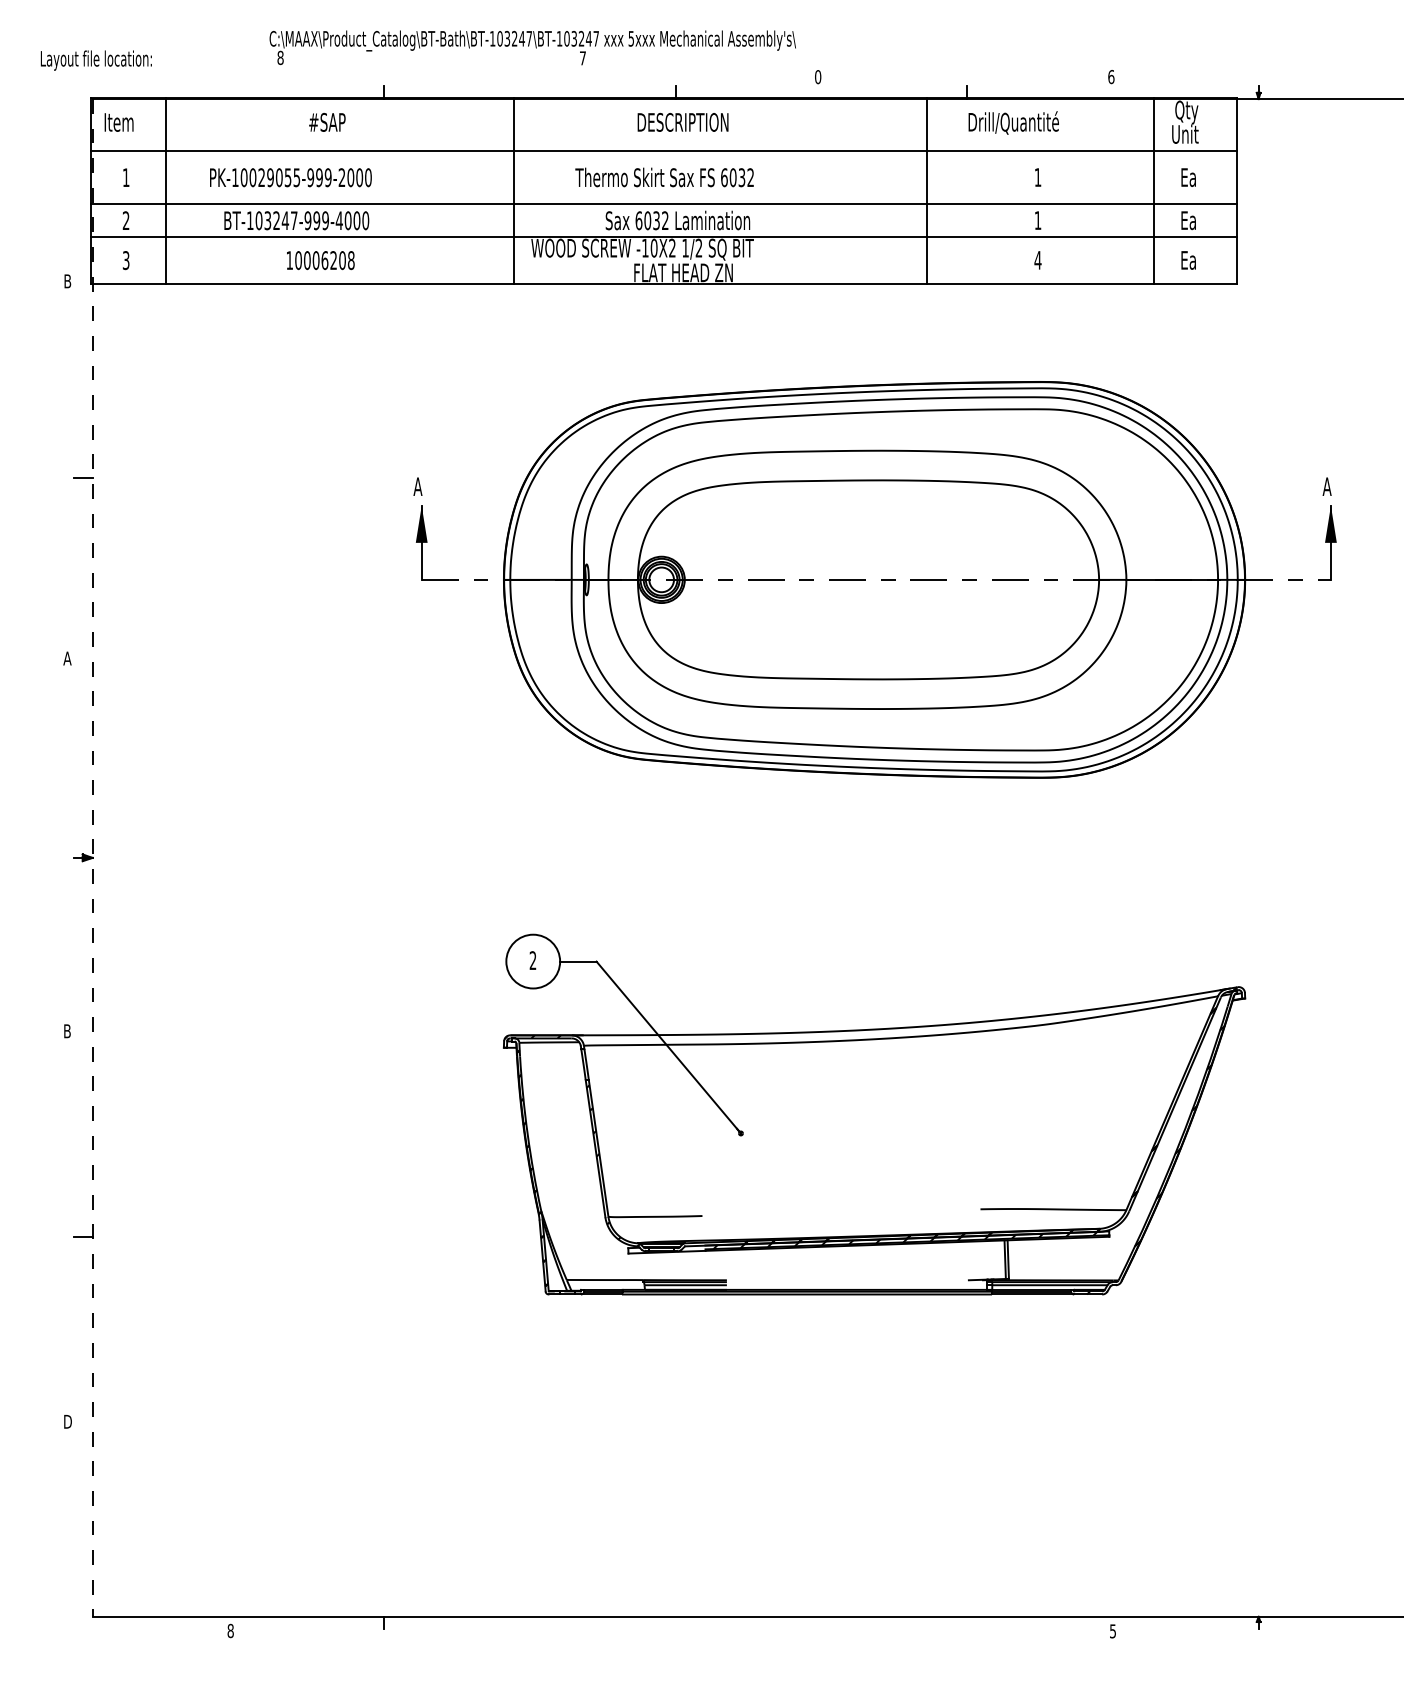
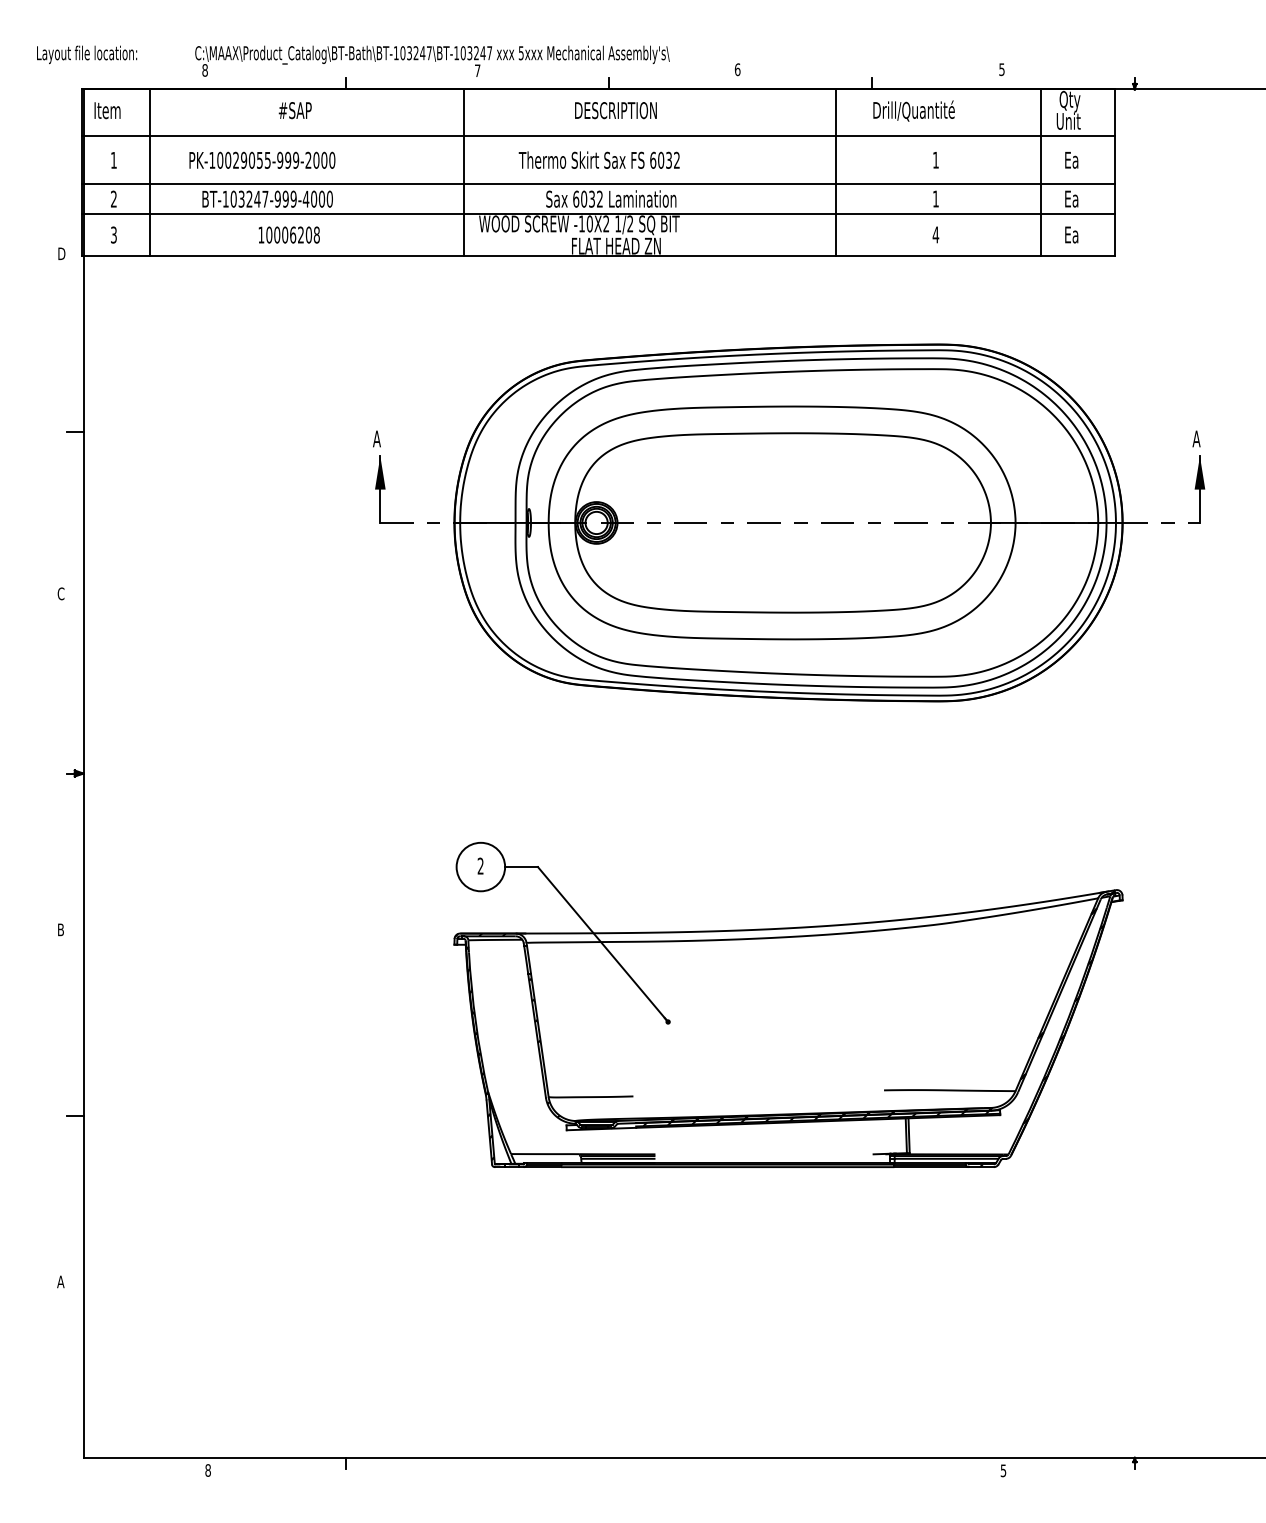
text: (532, 46) -> (432, 60), moved
text: (817, 76) -> (737, 69), 0 -> 6
text: (1110, 76) -> (1001, 69), 6 -> 5
text: (69, 280) -> (62, 253), B -> D
text: (66, 658) -> (60, 593), A -> C
line: (92, 858) -> (83, 774), dashed -> solid
text: (66, 1421) -> (60, 1281), D -> A

